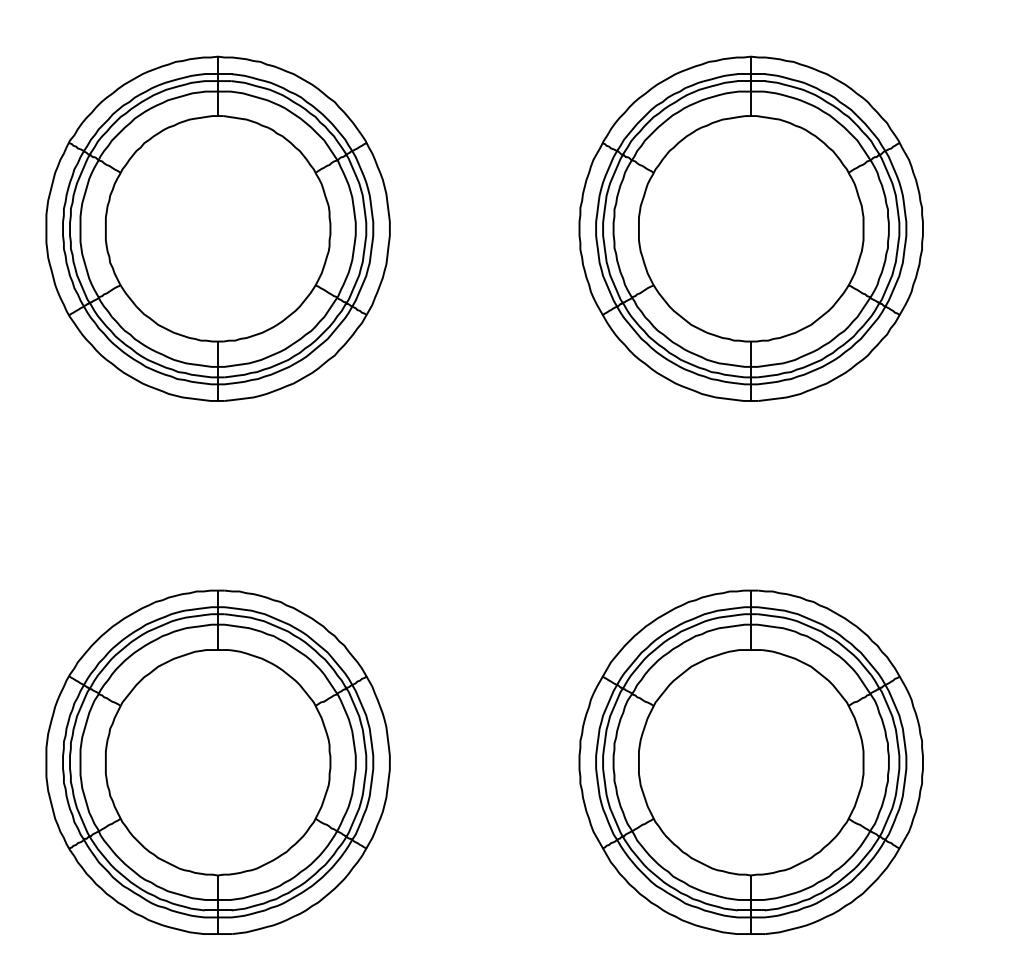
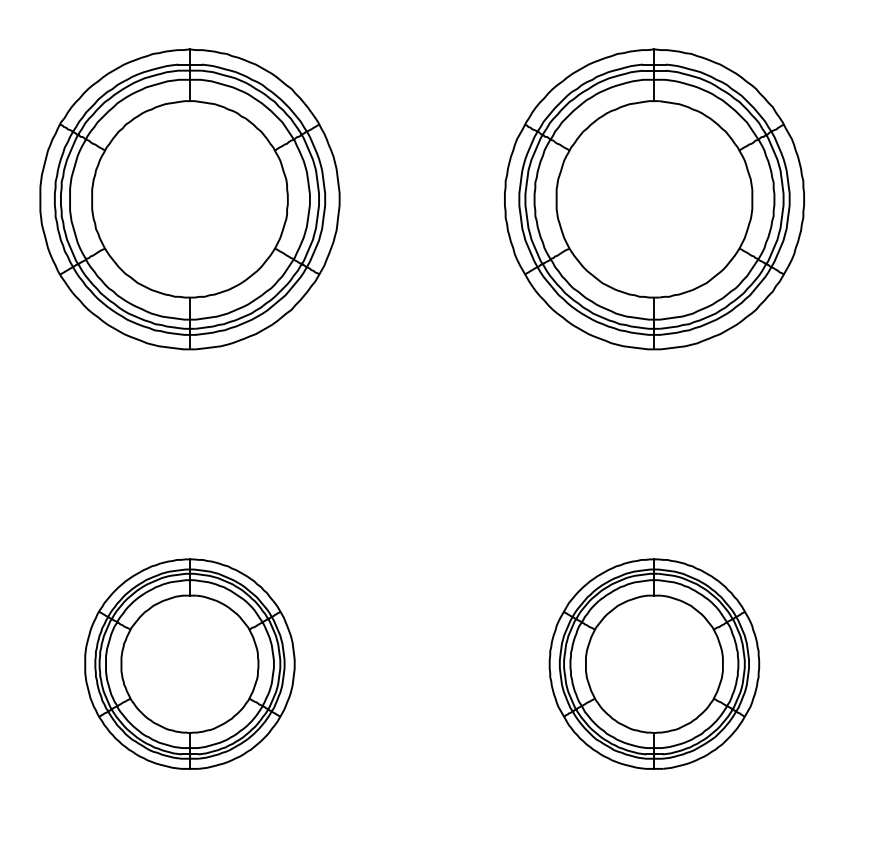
part: (217, 761) -> (189, 663), size x0.7
part: (750, 761) -> (653, 663), size x0.7

